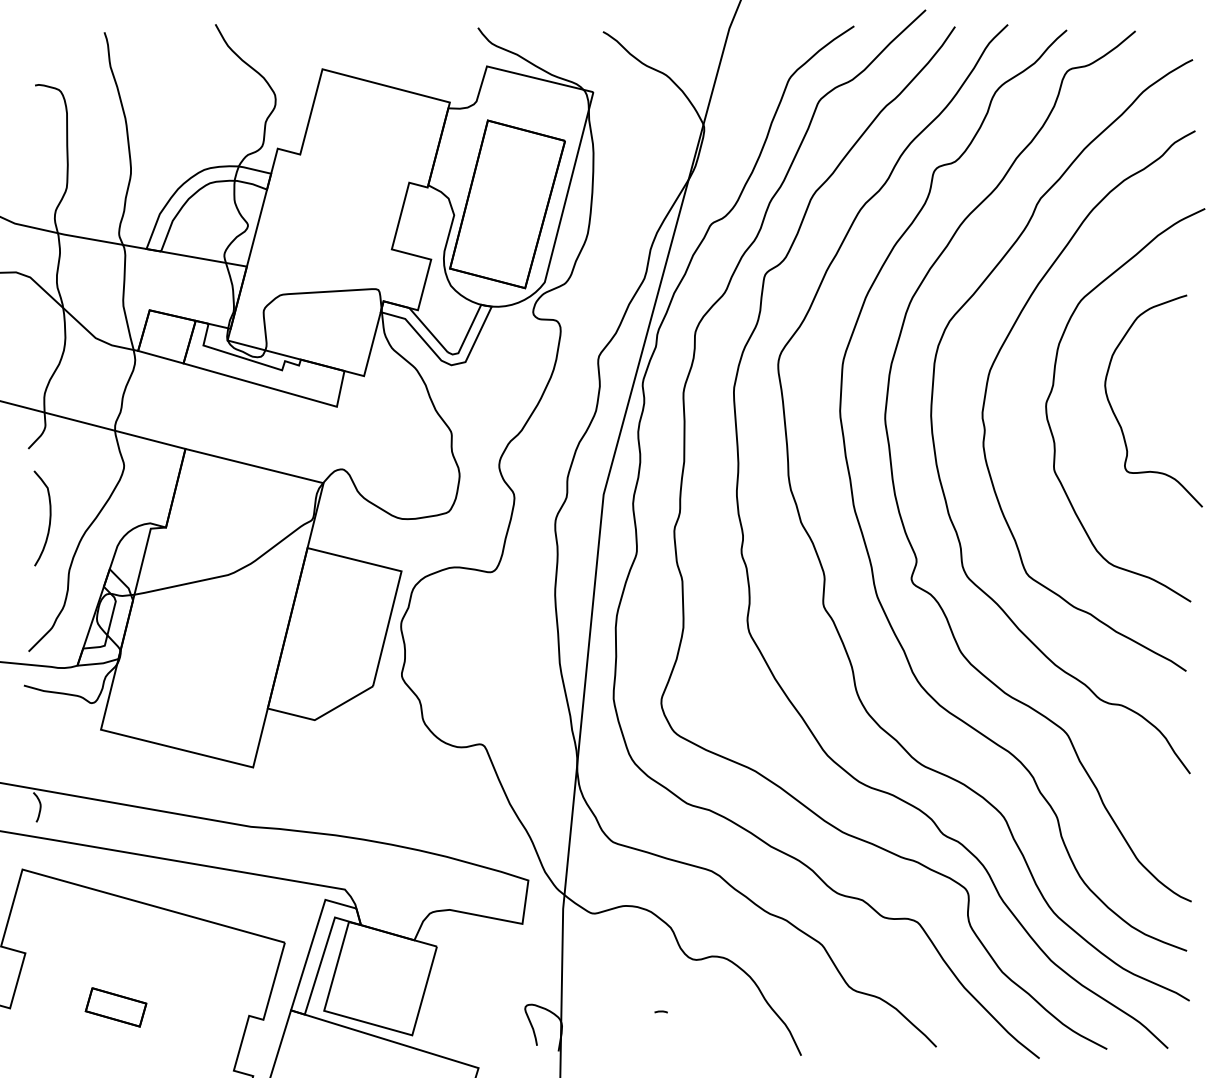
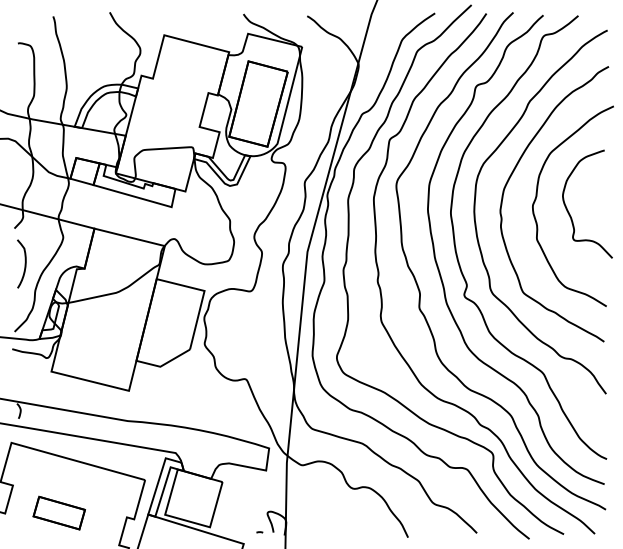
part: (114, 1006) -> (58, 512), size x1.67
line: (660, 1012) -> (259, 532), moved

